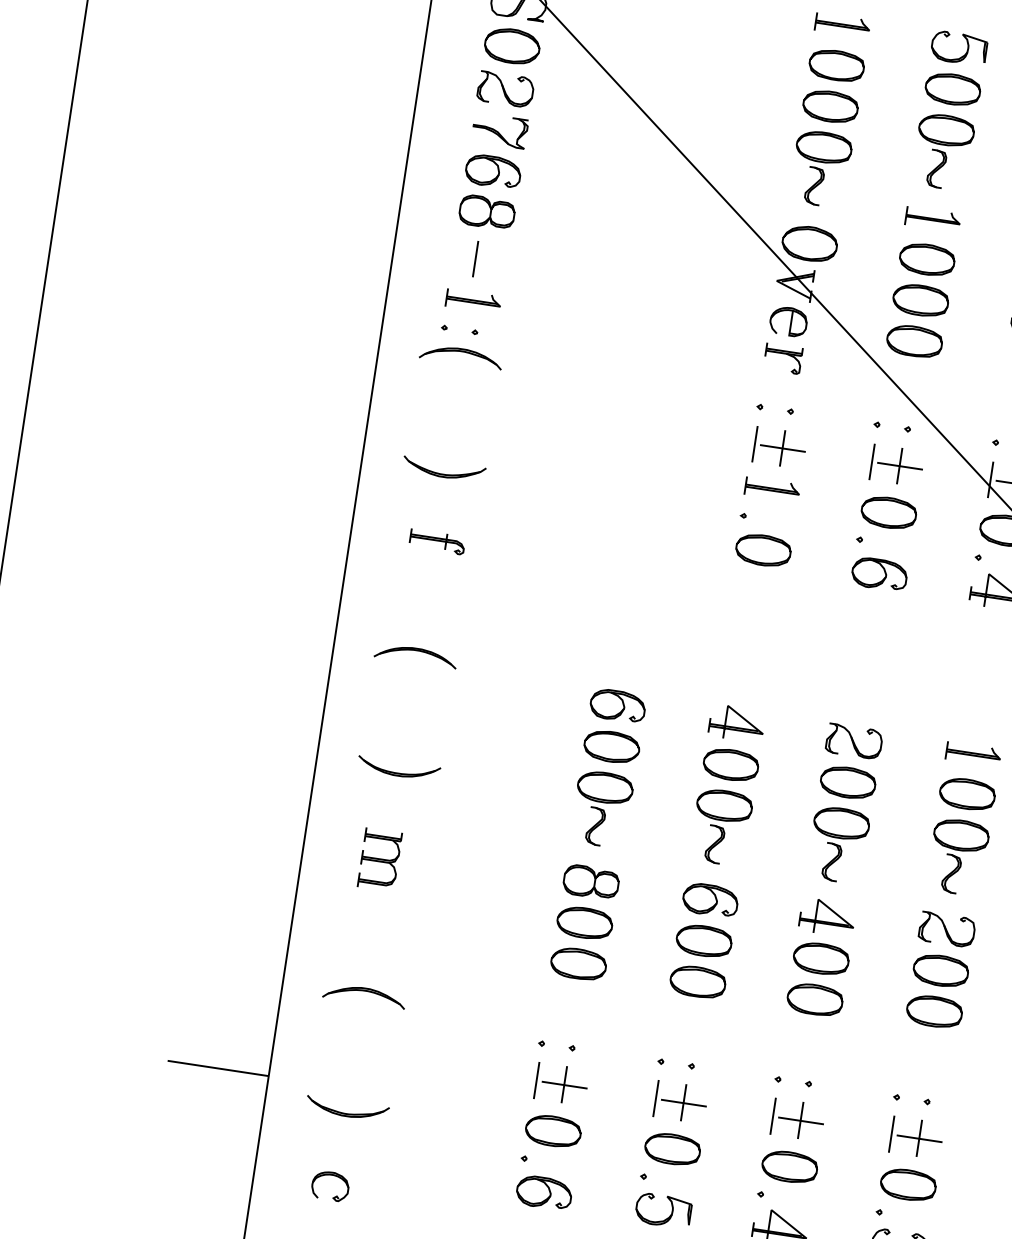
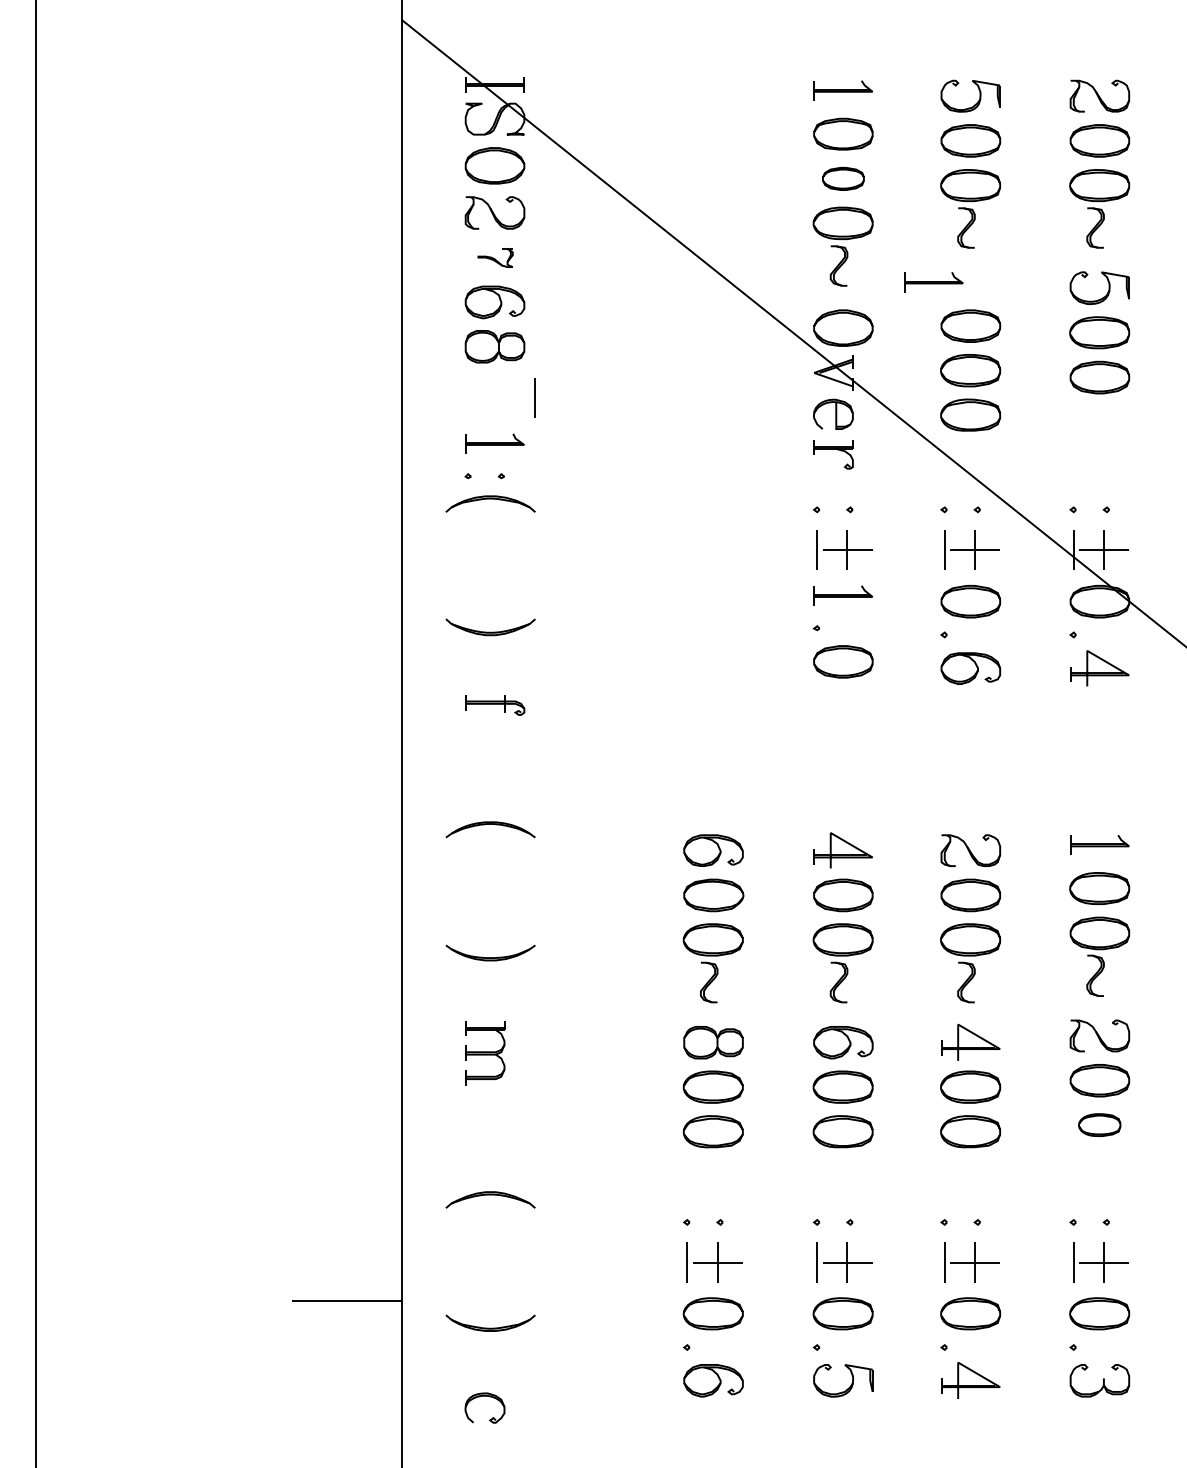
part: (830, 106) -> (843, 178), size x0.7
part: (500, 130) -> (495, 257), size x0.6
part: (932, 219) -> (933, 282), moved
line: (475, 258) -> (534, 397), moved
part: (934, 1011) -> (1099, 1124), size x0.7

